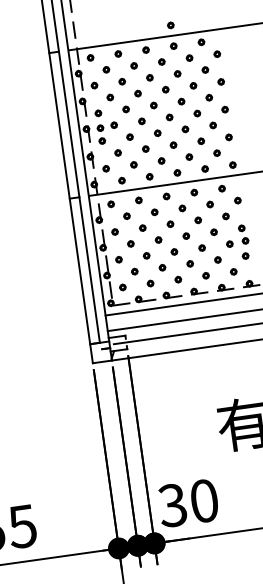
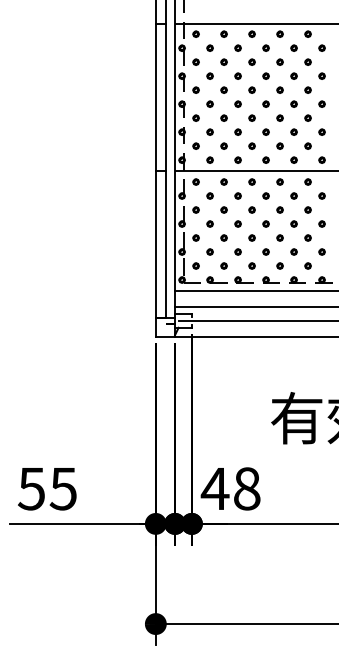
part: (170, 24) -> (279, 12), removed
part: (99, 127) -> (195, 104), removed
part: (244, 240) -> (323, 236), removed
text: (187, 502) -> (230, 488), 30 -> 48

